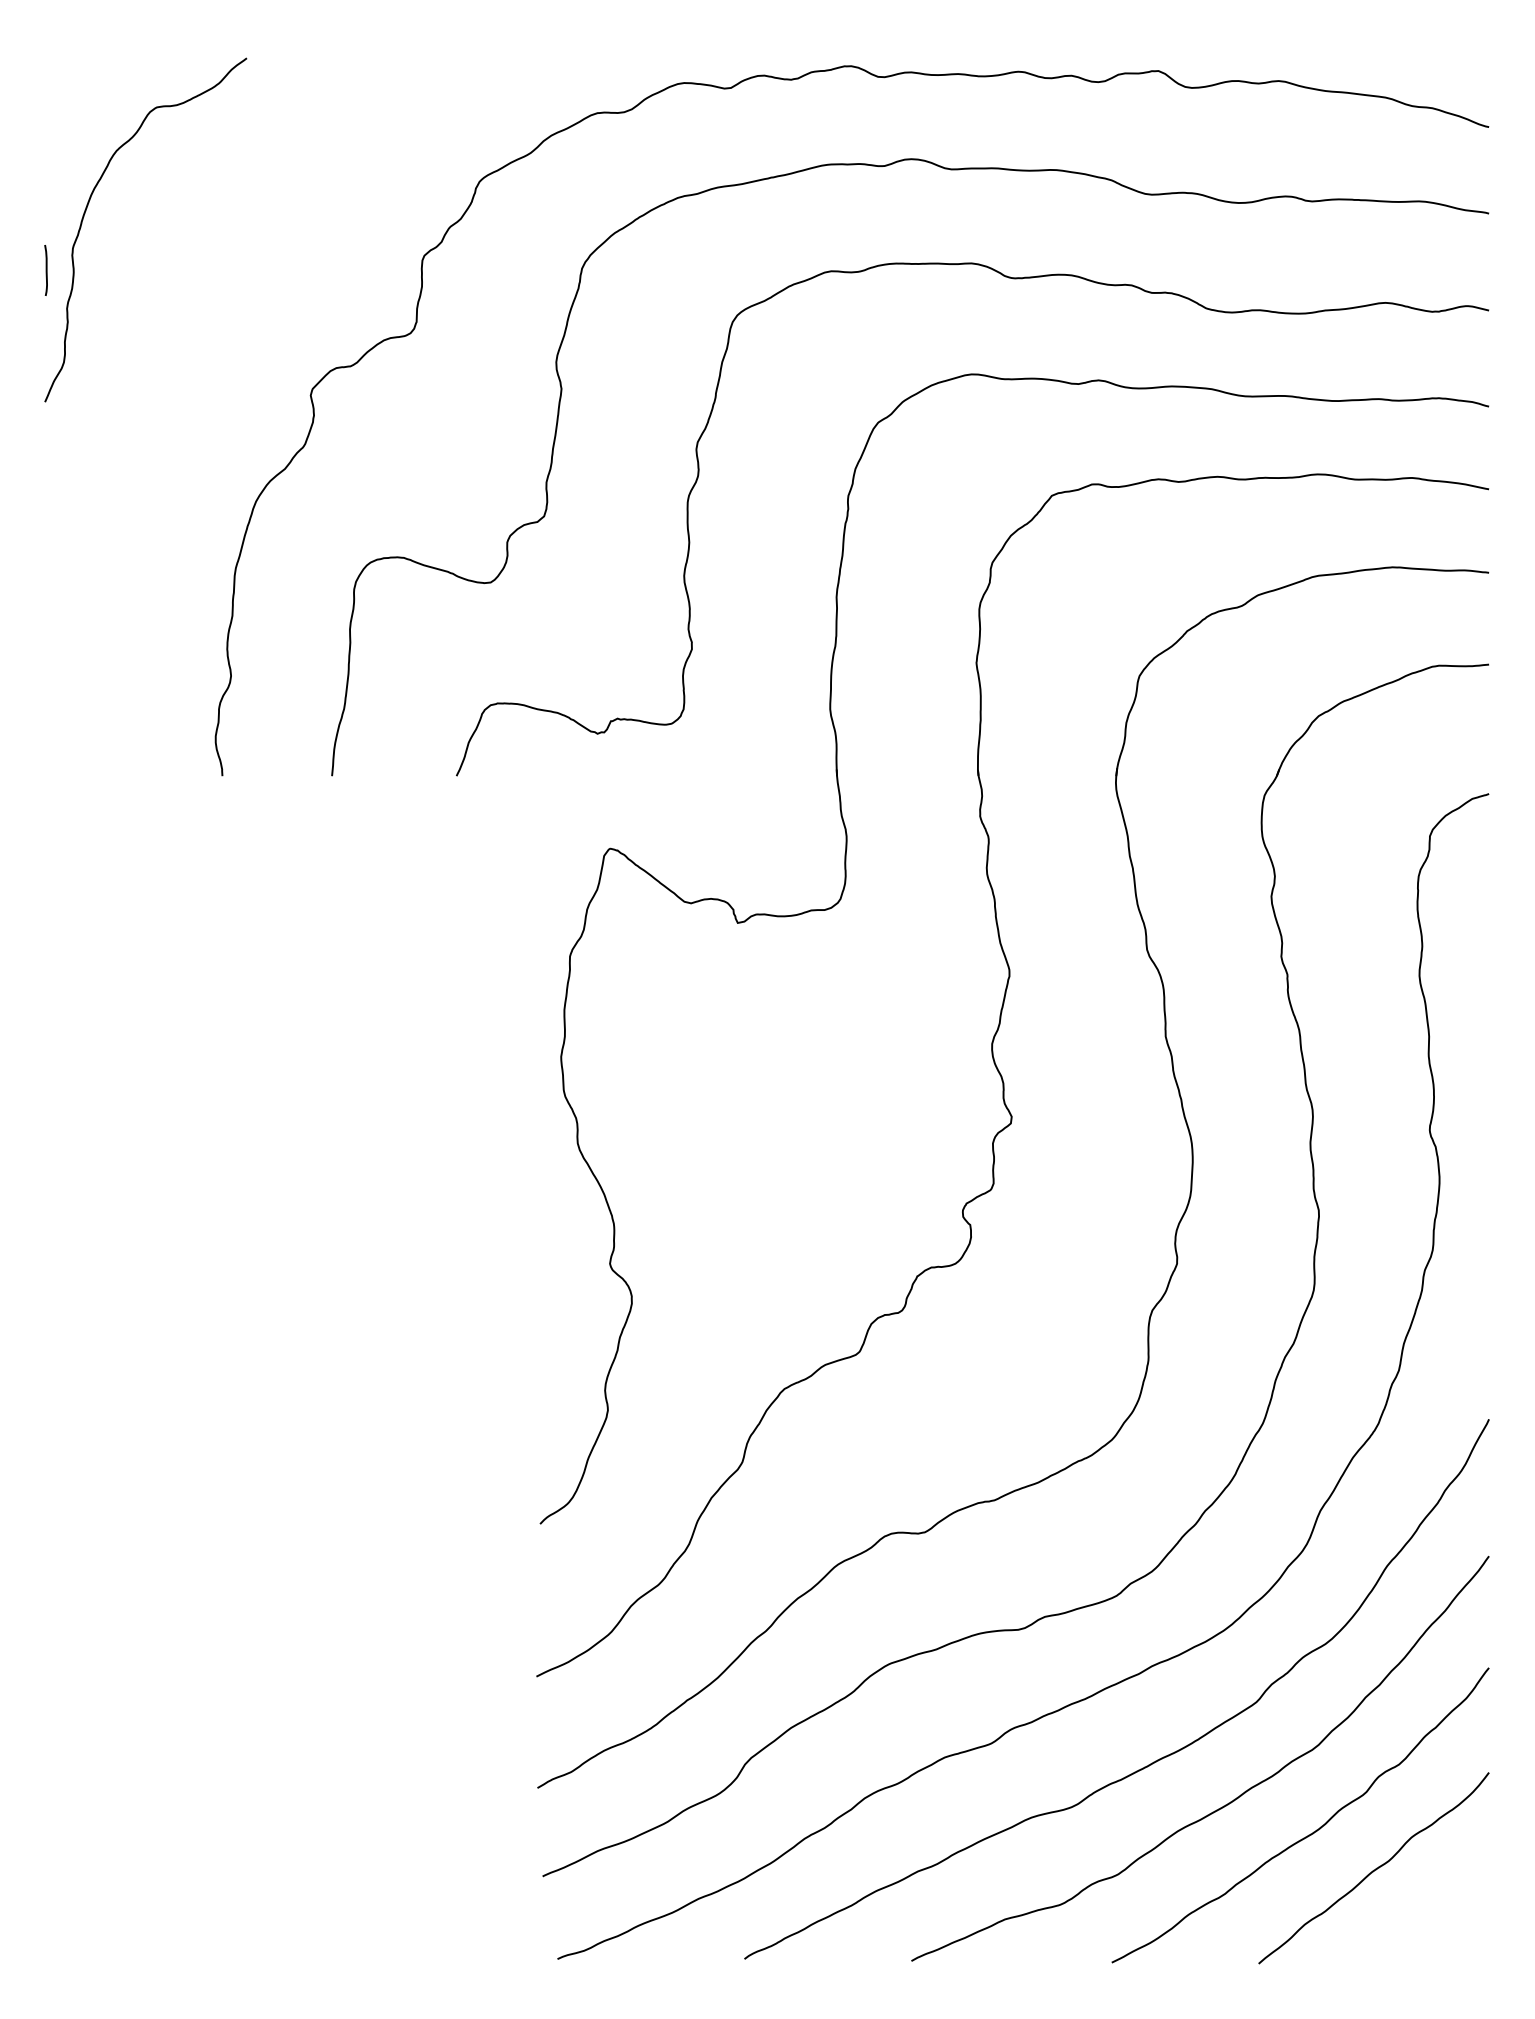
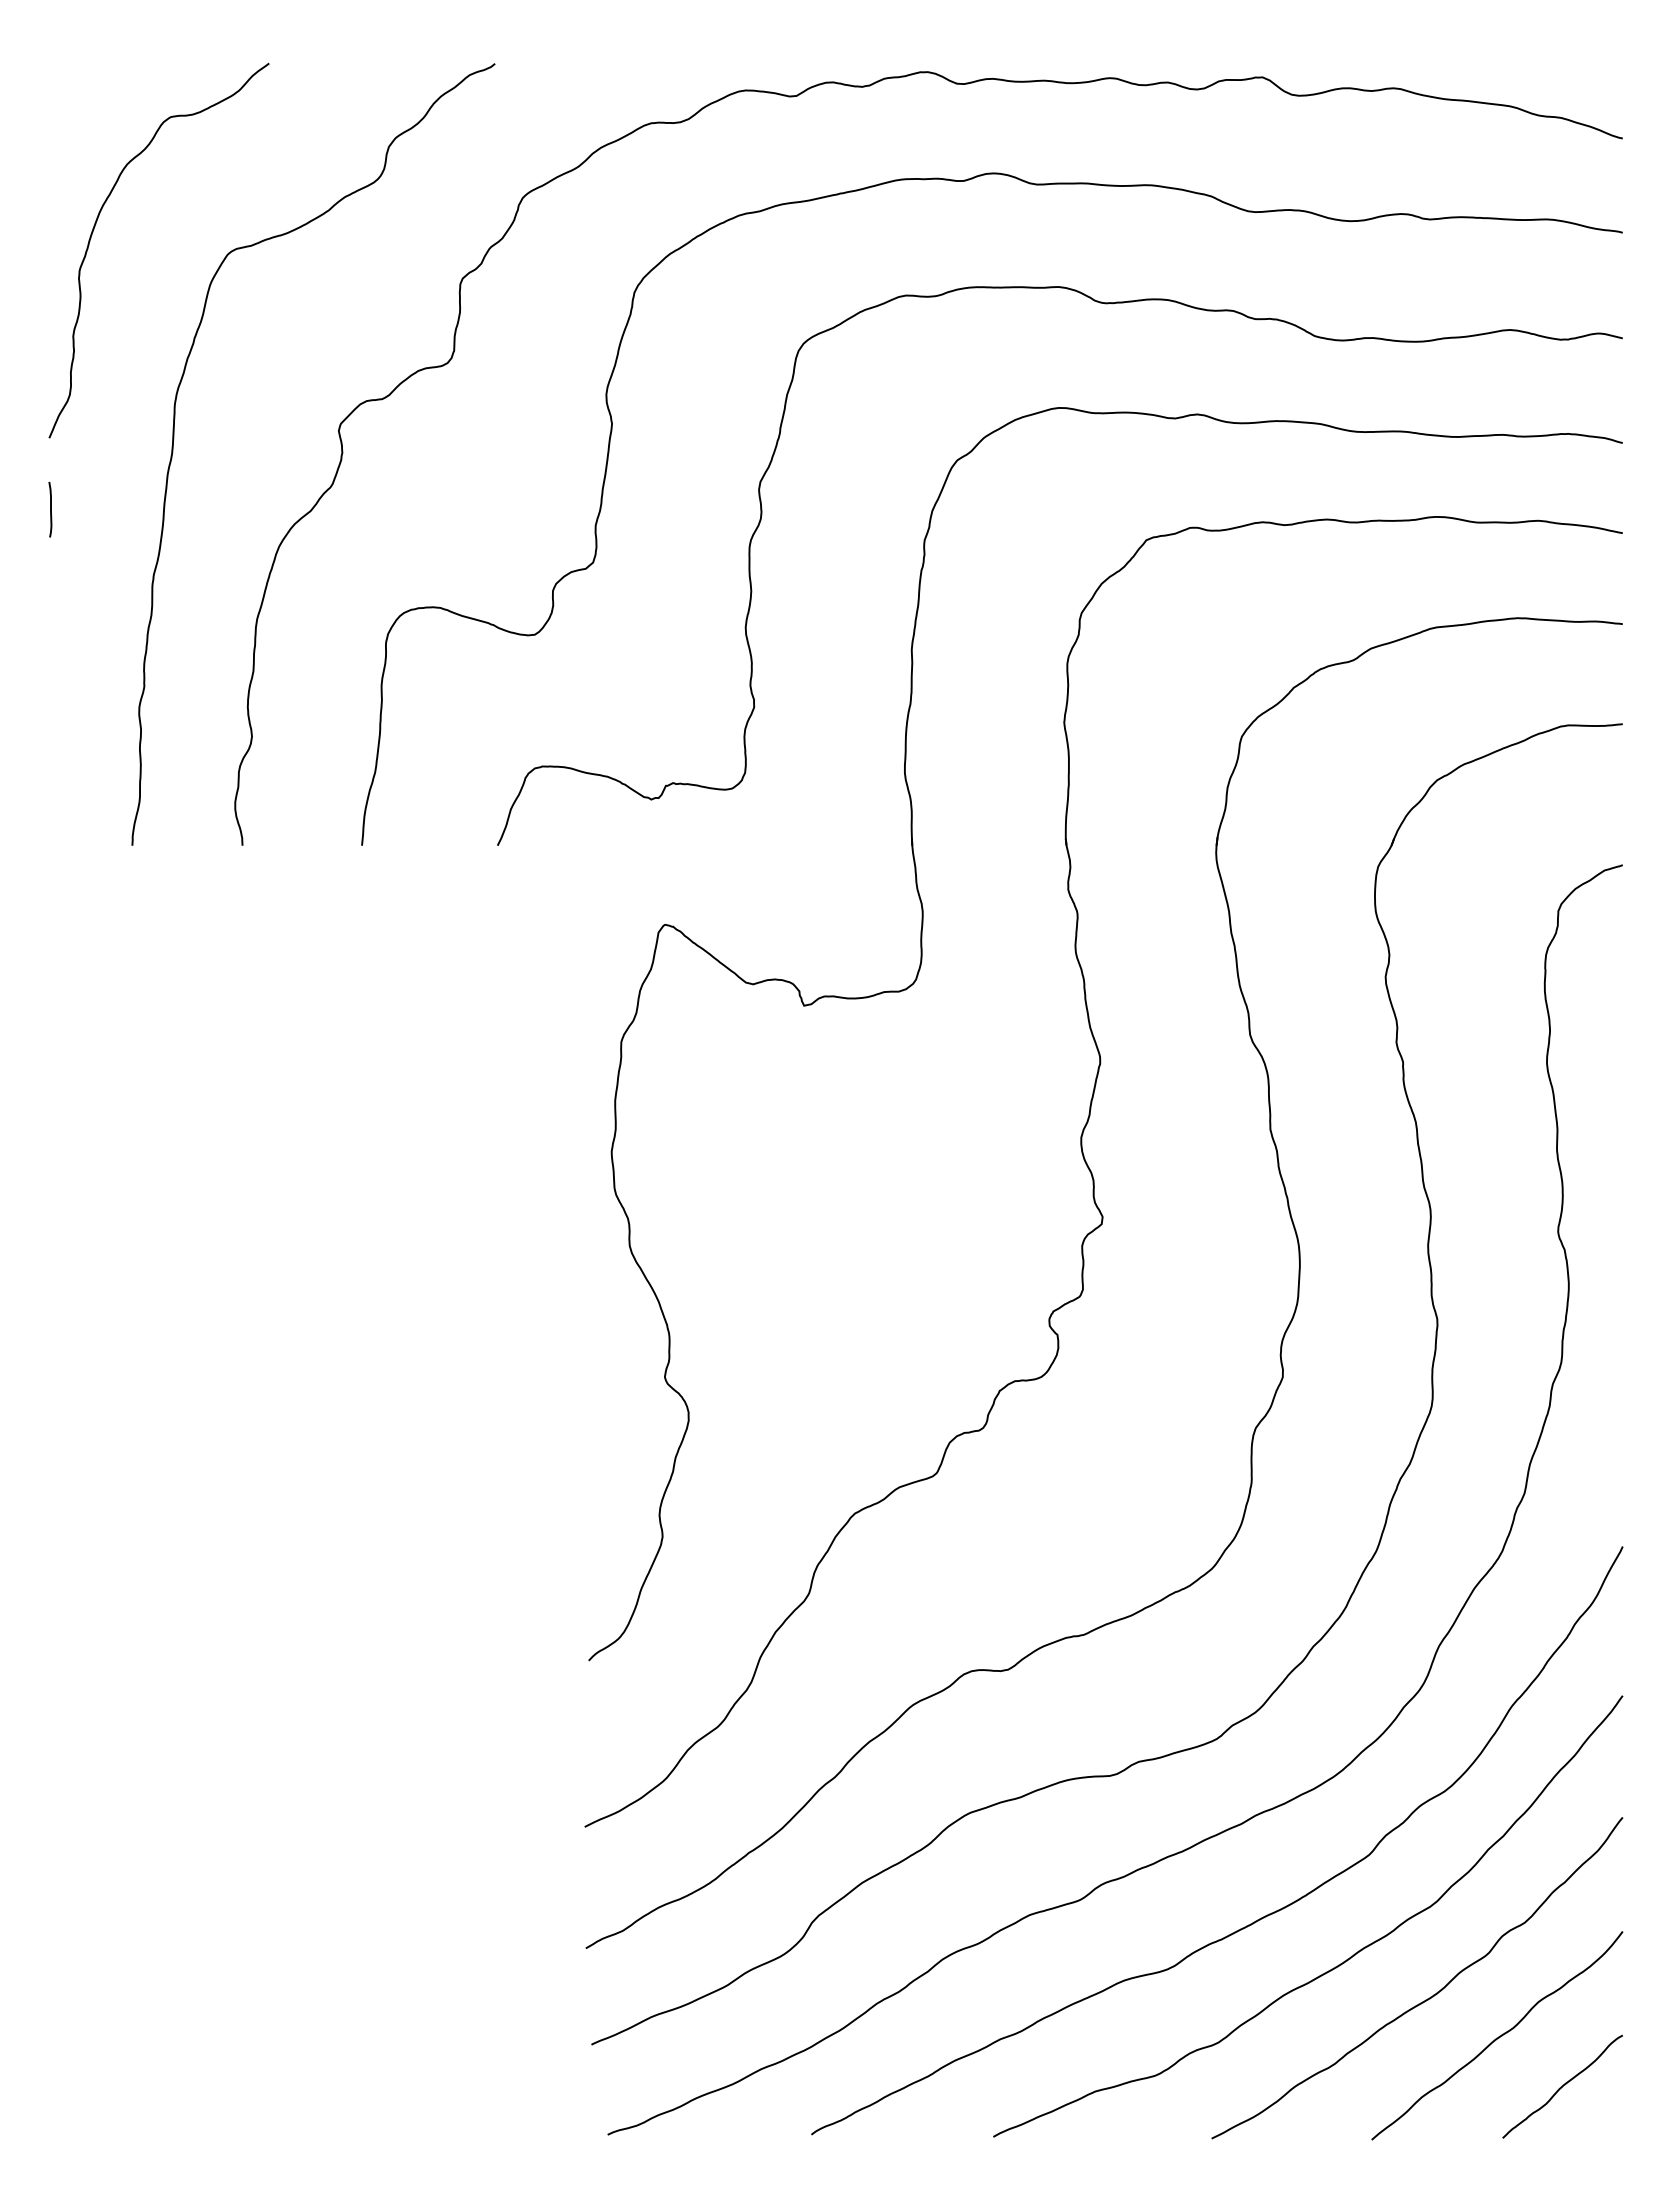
curve: (46, 270) -> (50, 509), moved
curve: (159, 403) -> (174, 439), added
curve: (1433, 1914) -> (1562, 2086), added

